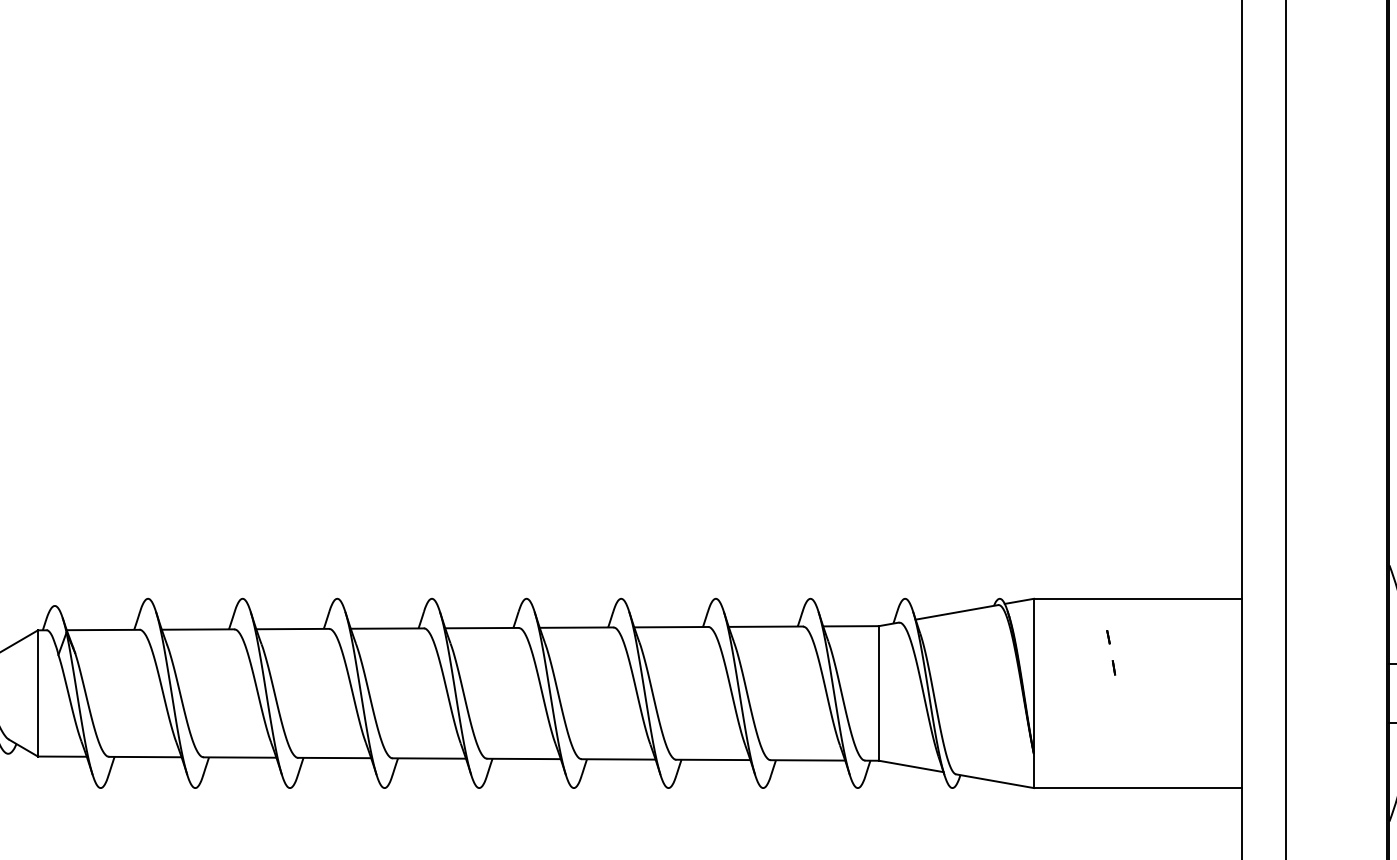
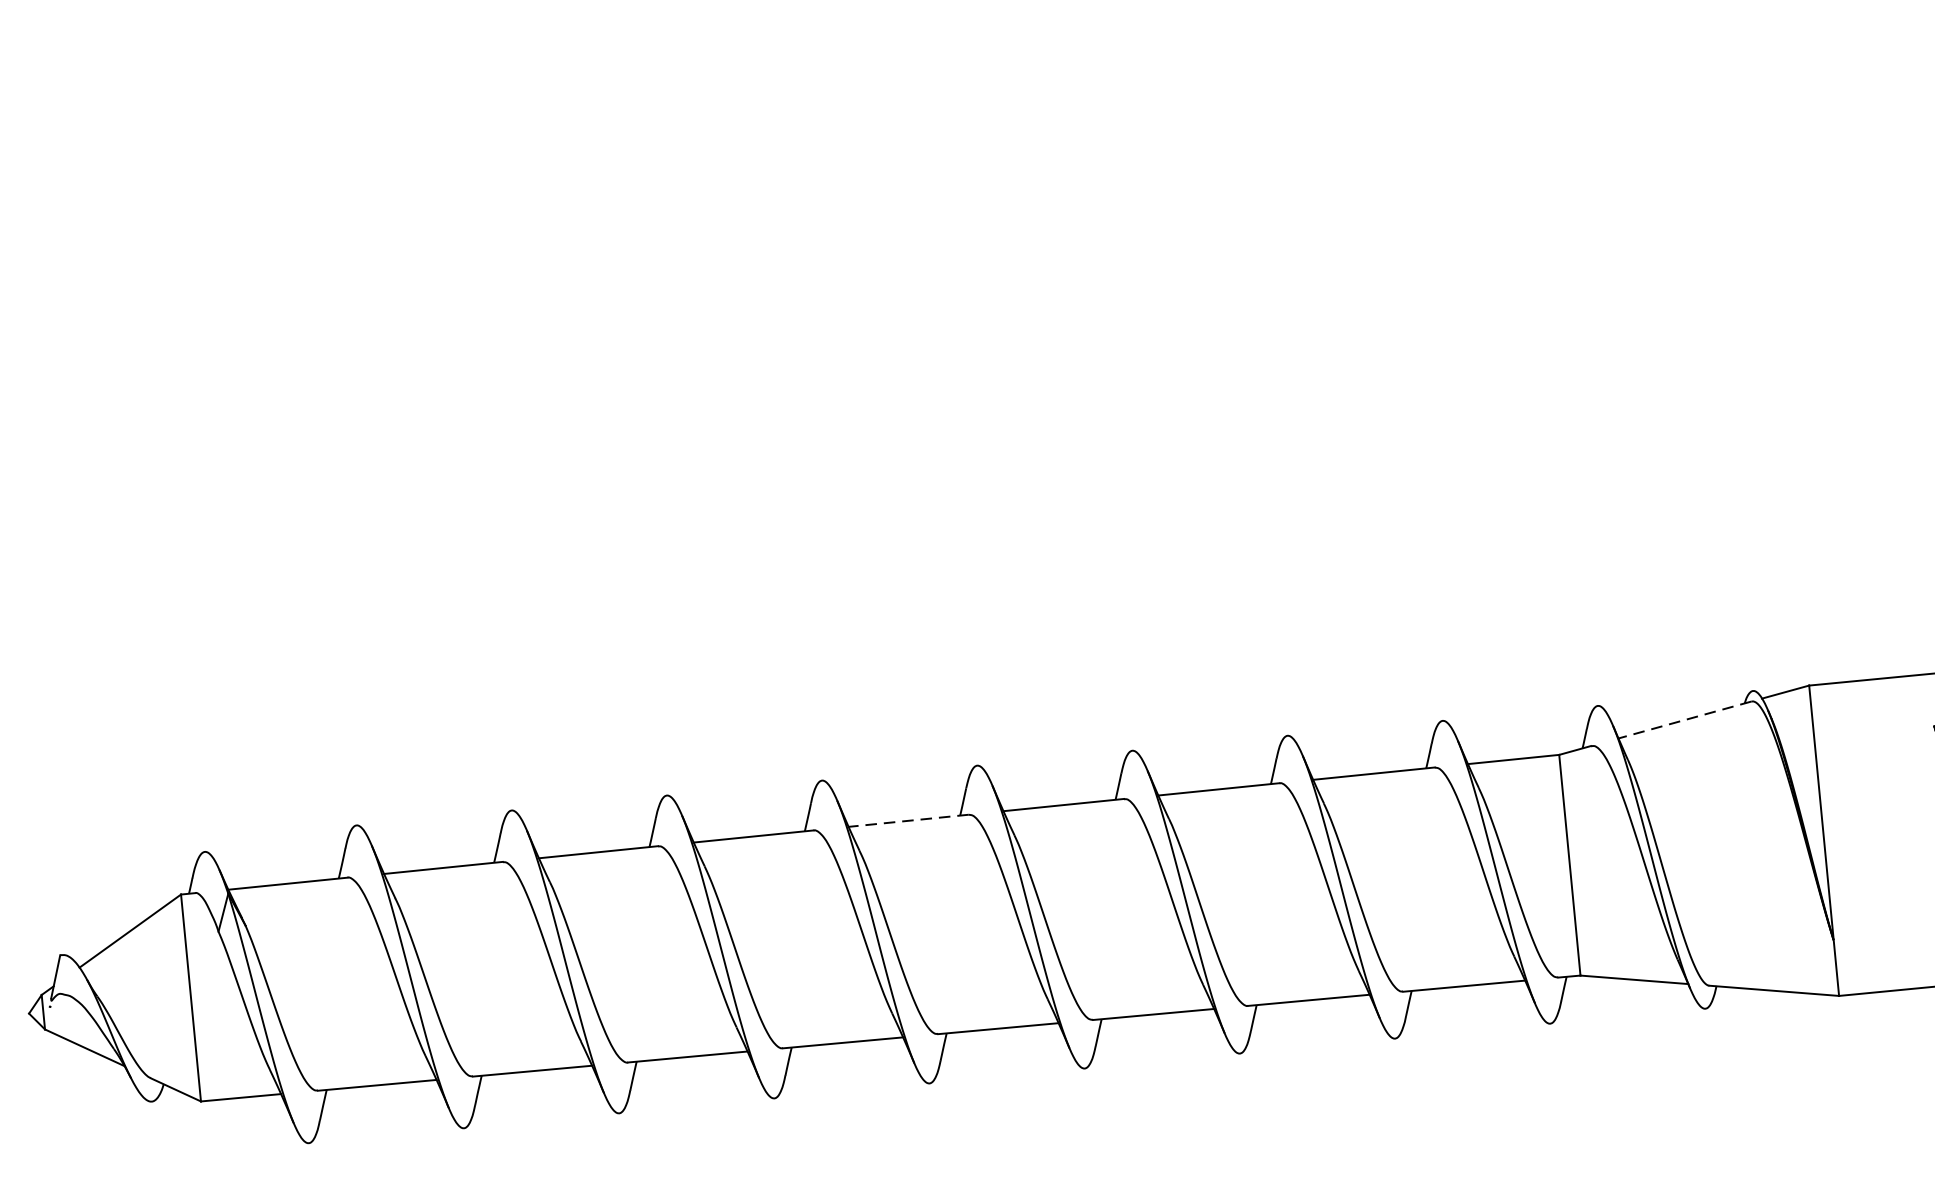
line: (956, 612) -> (1684, 720), solid -> dashed
line: (481, 628) -> (908, 821), solid -> dashed

